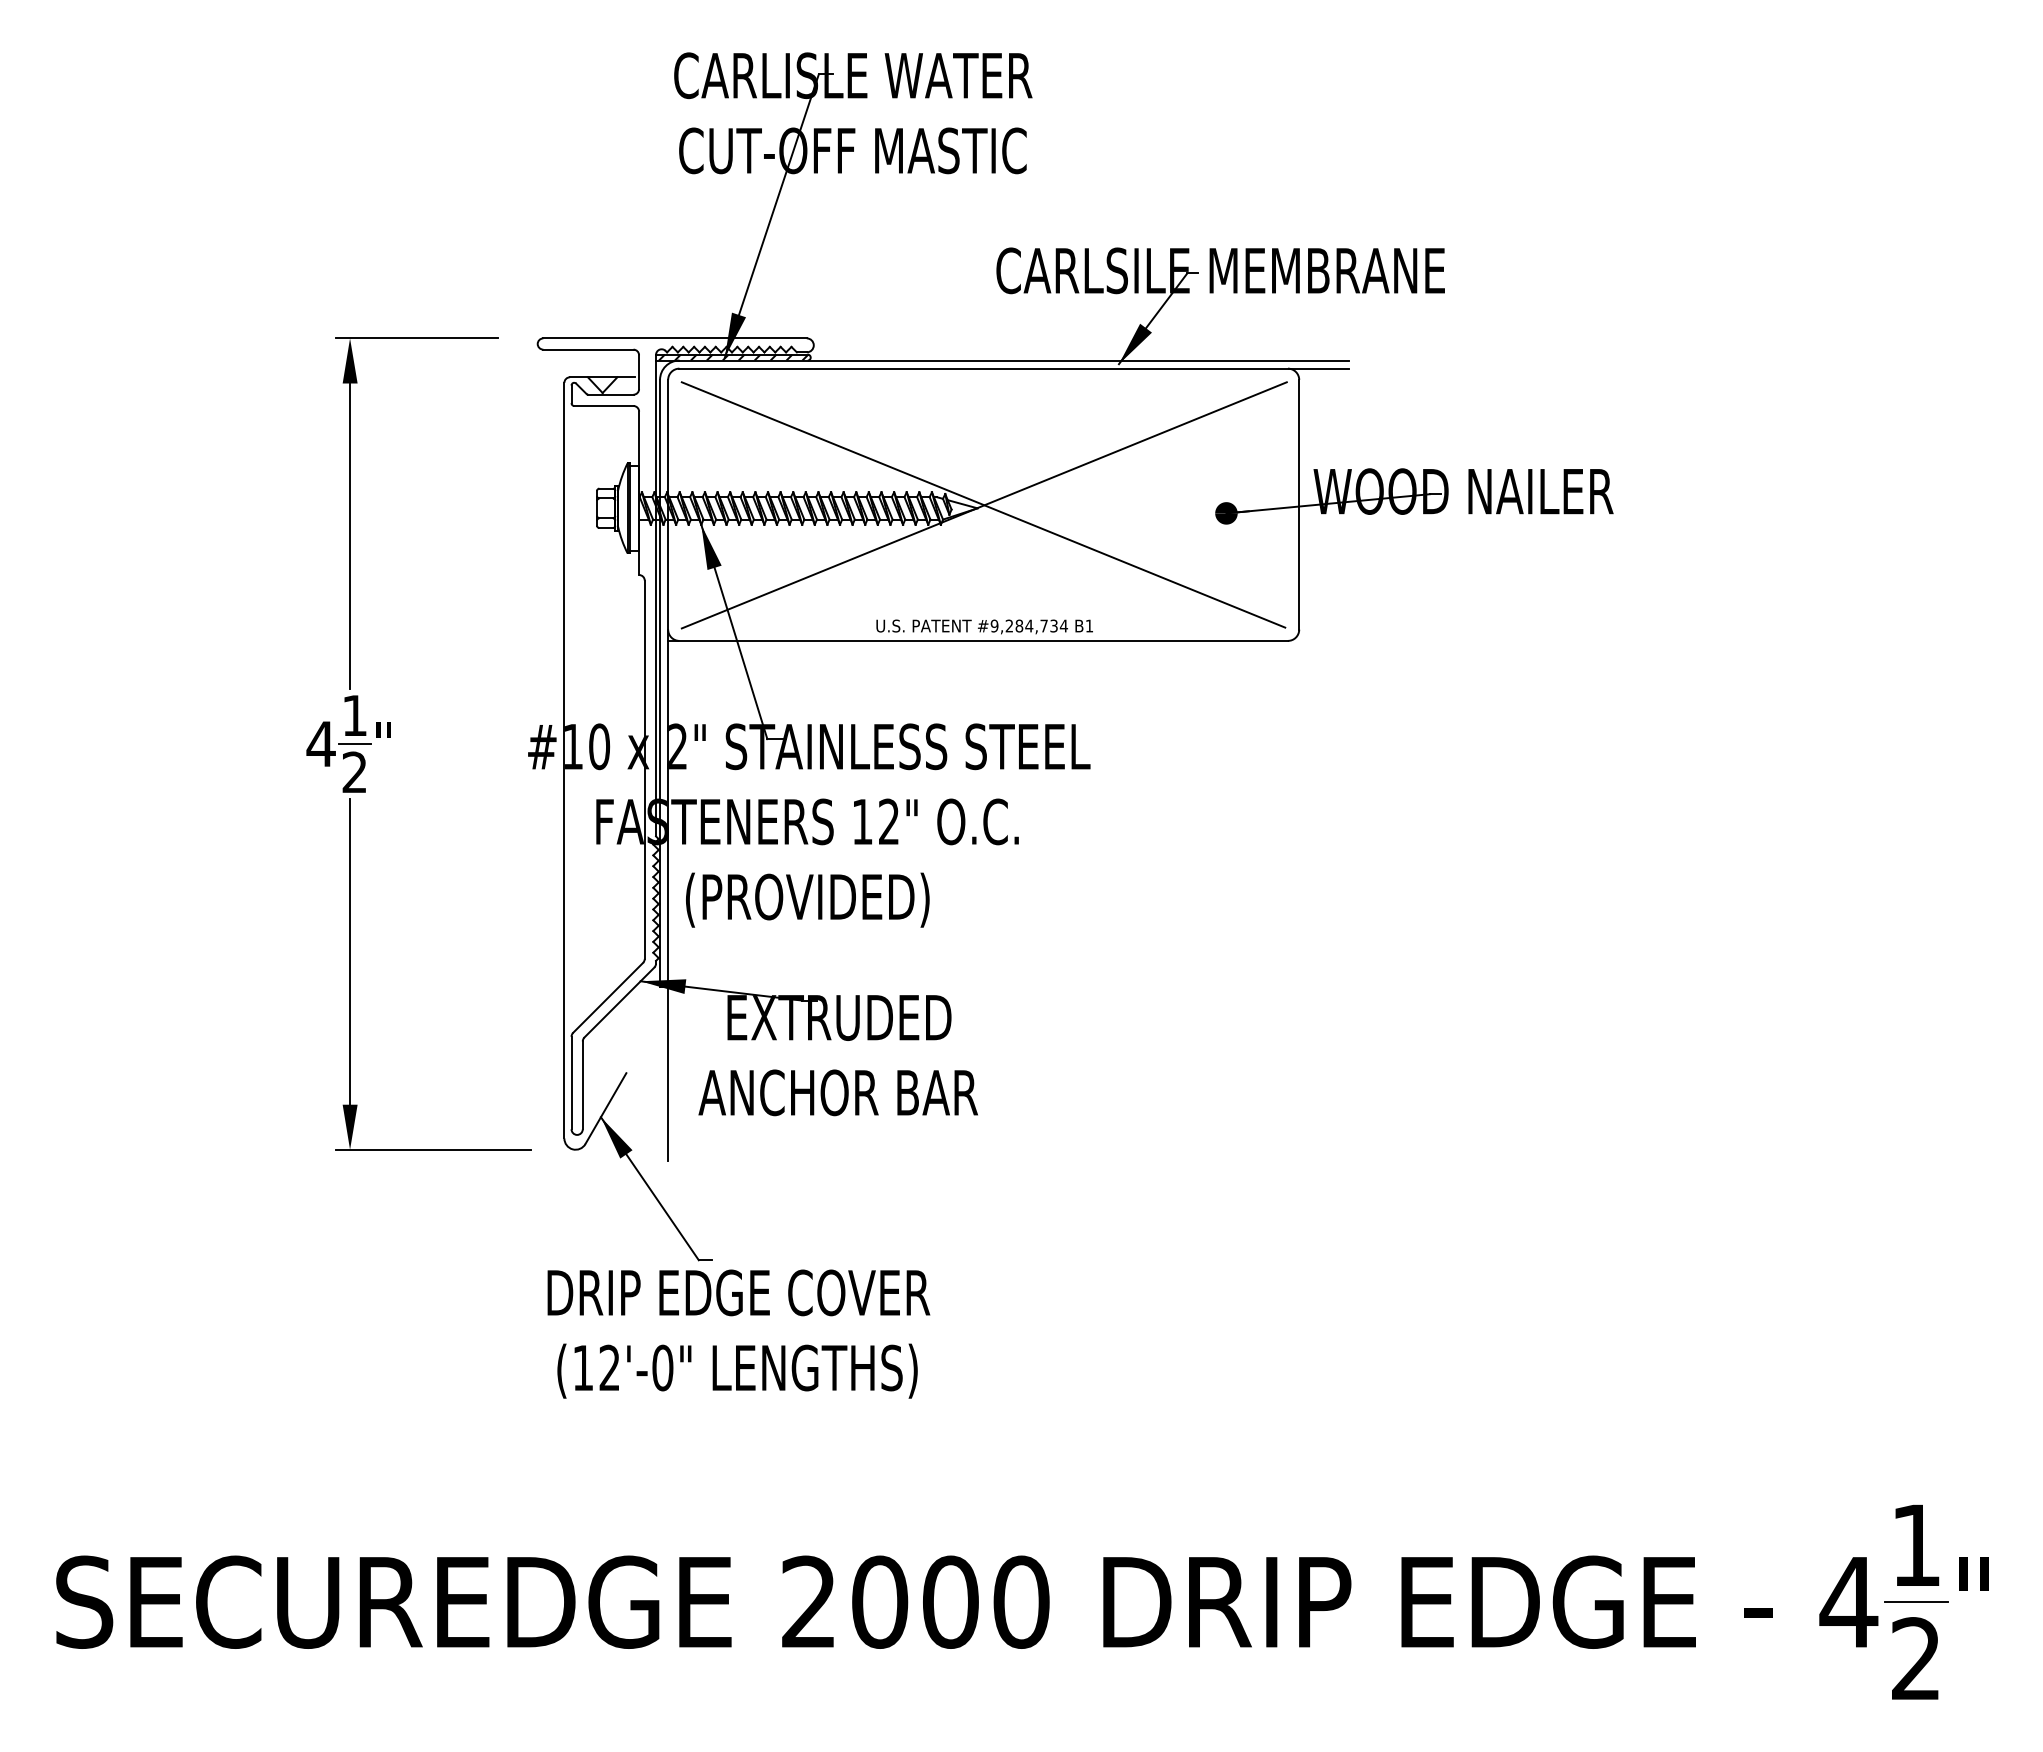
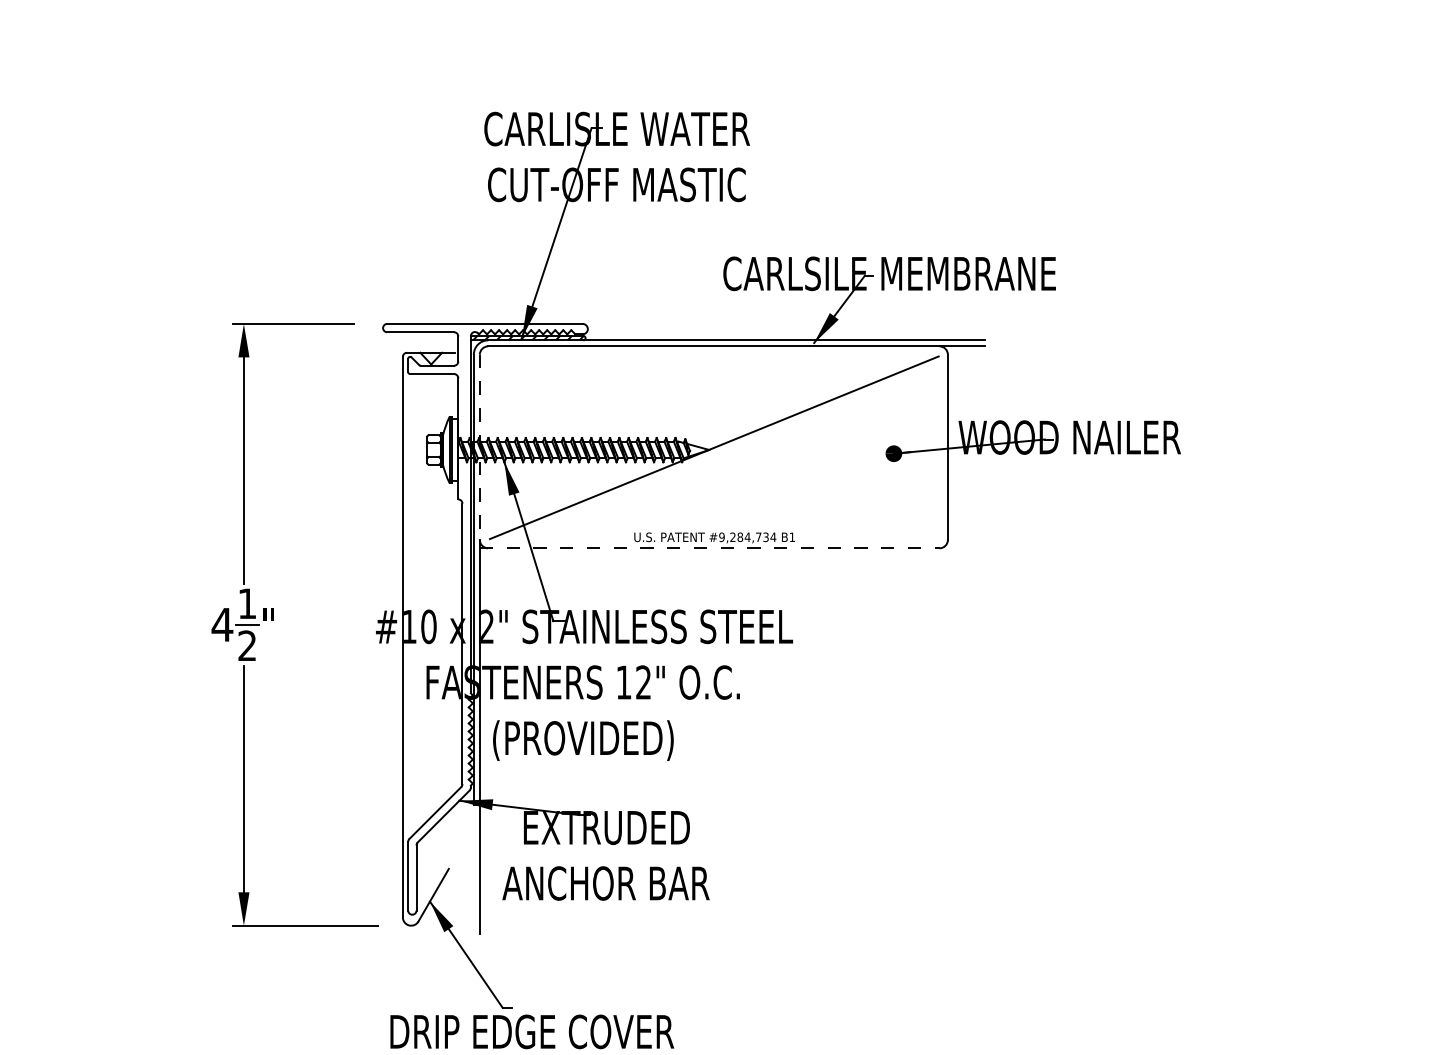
line: (668, 504) -> (480, 447), solid -> dashed
line: (983, 504) -> (713, 447), removed
line: (978, 640) -> (710, 548), solid -> dashed

